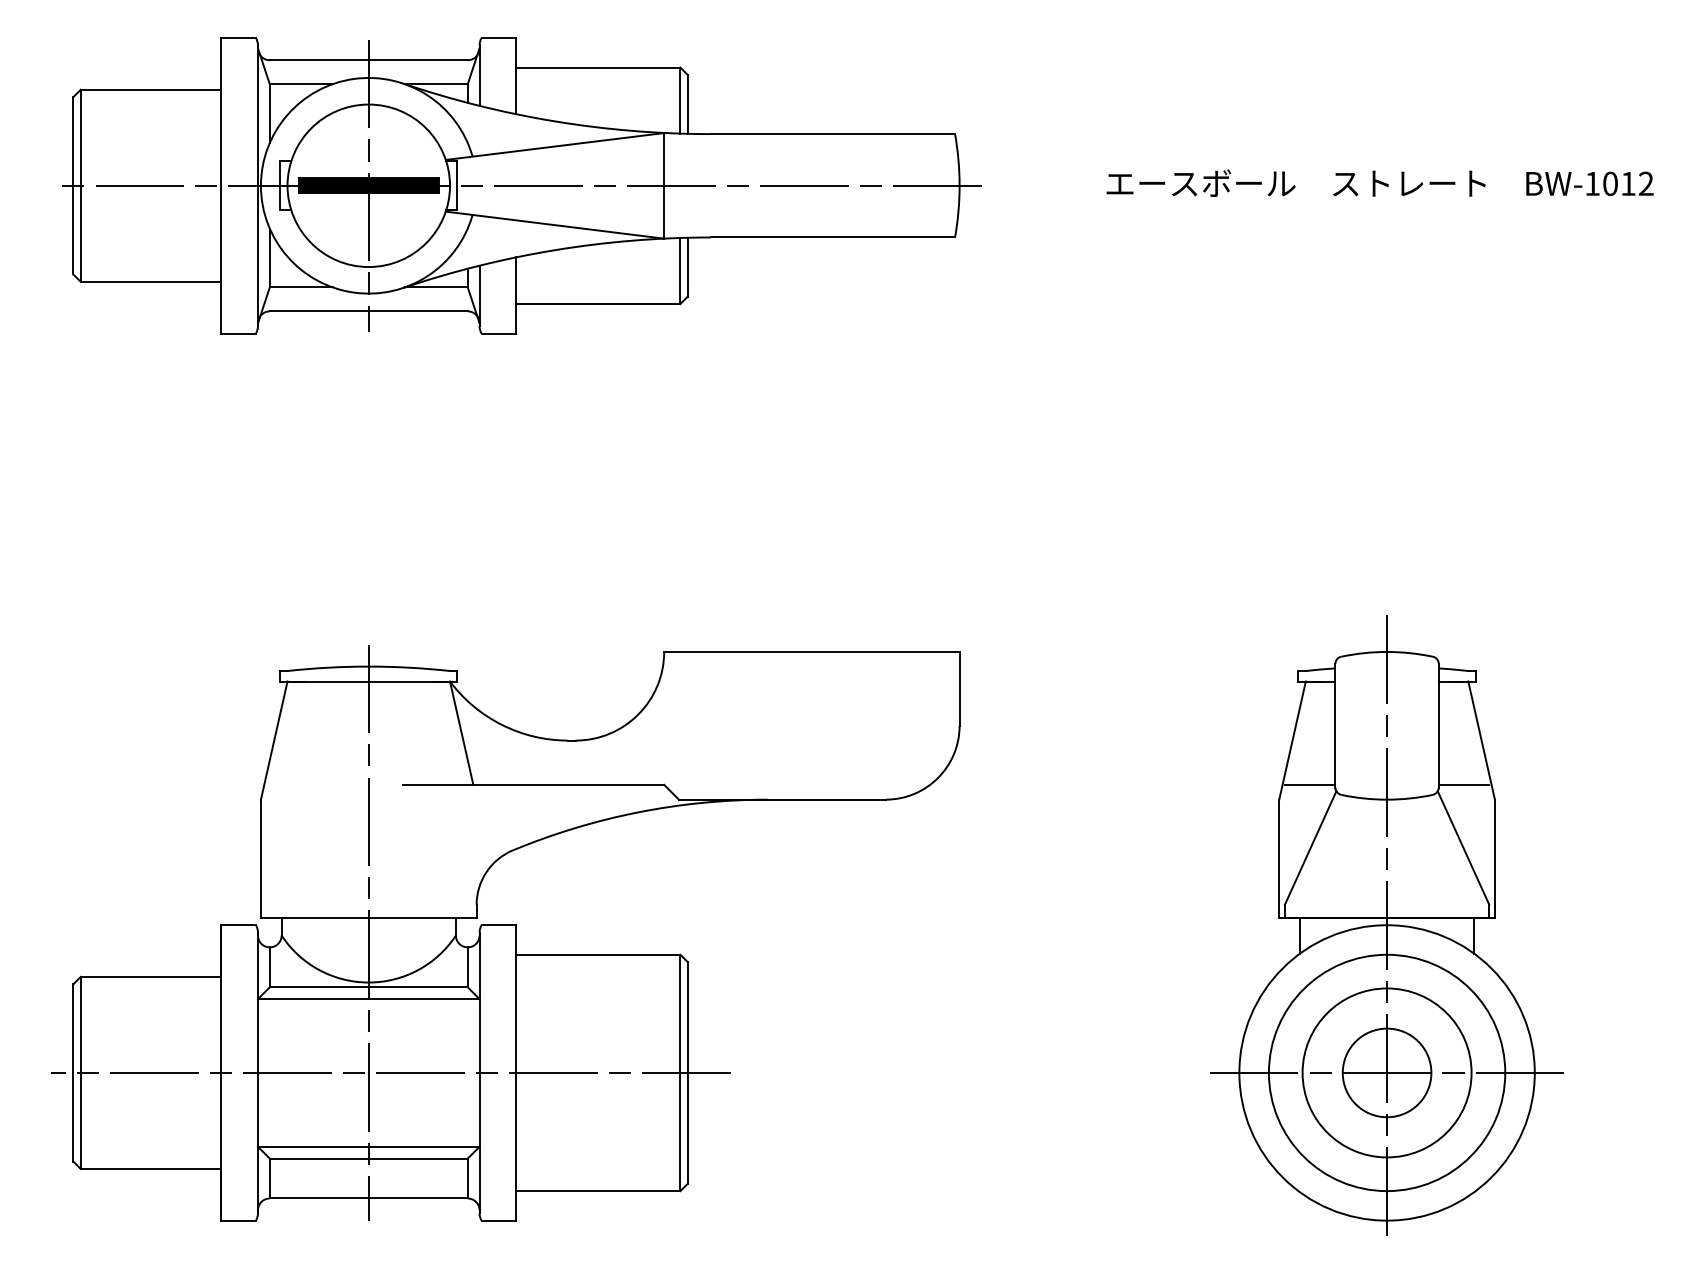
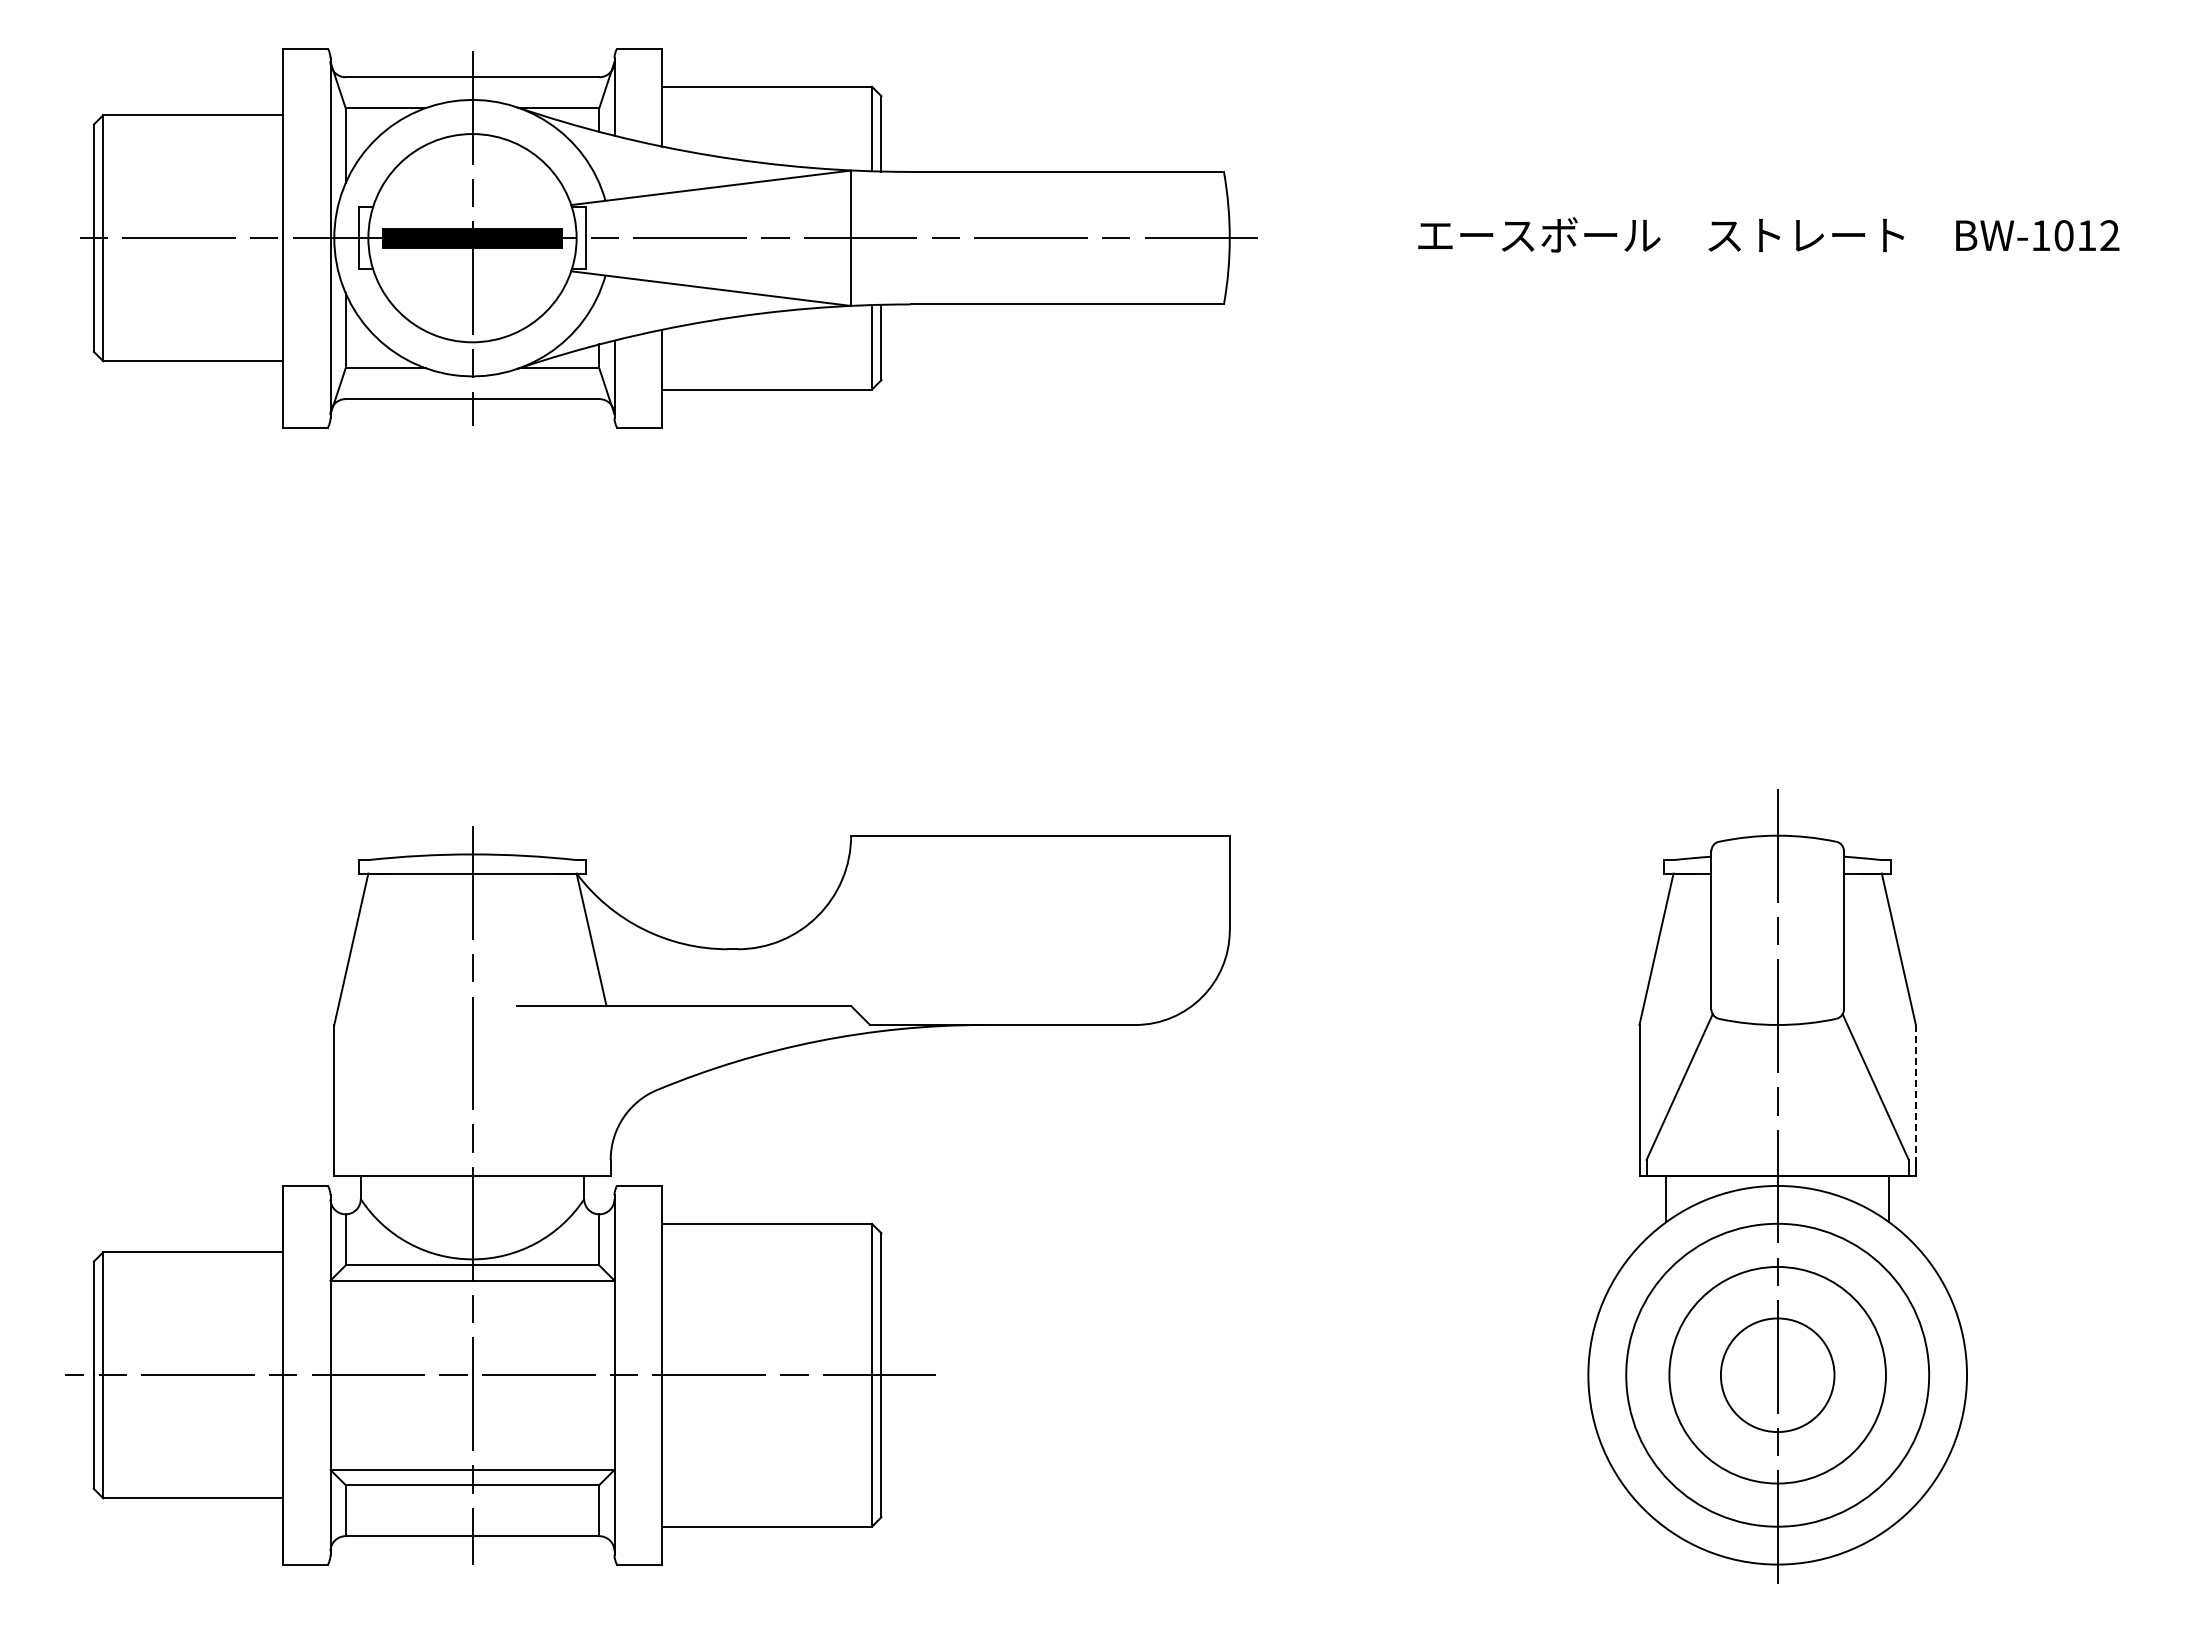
line: (1309, 785) -> (1678, 1006), removed
line: (1463, 785) -> (1875, 1006), removed
line: (1494, 858) -> (1915, 1100), solid -> dashed
line: (1386, 1073) -> (1777, 1375), removed

